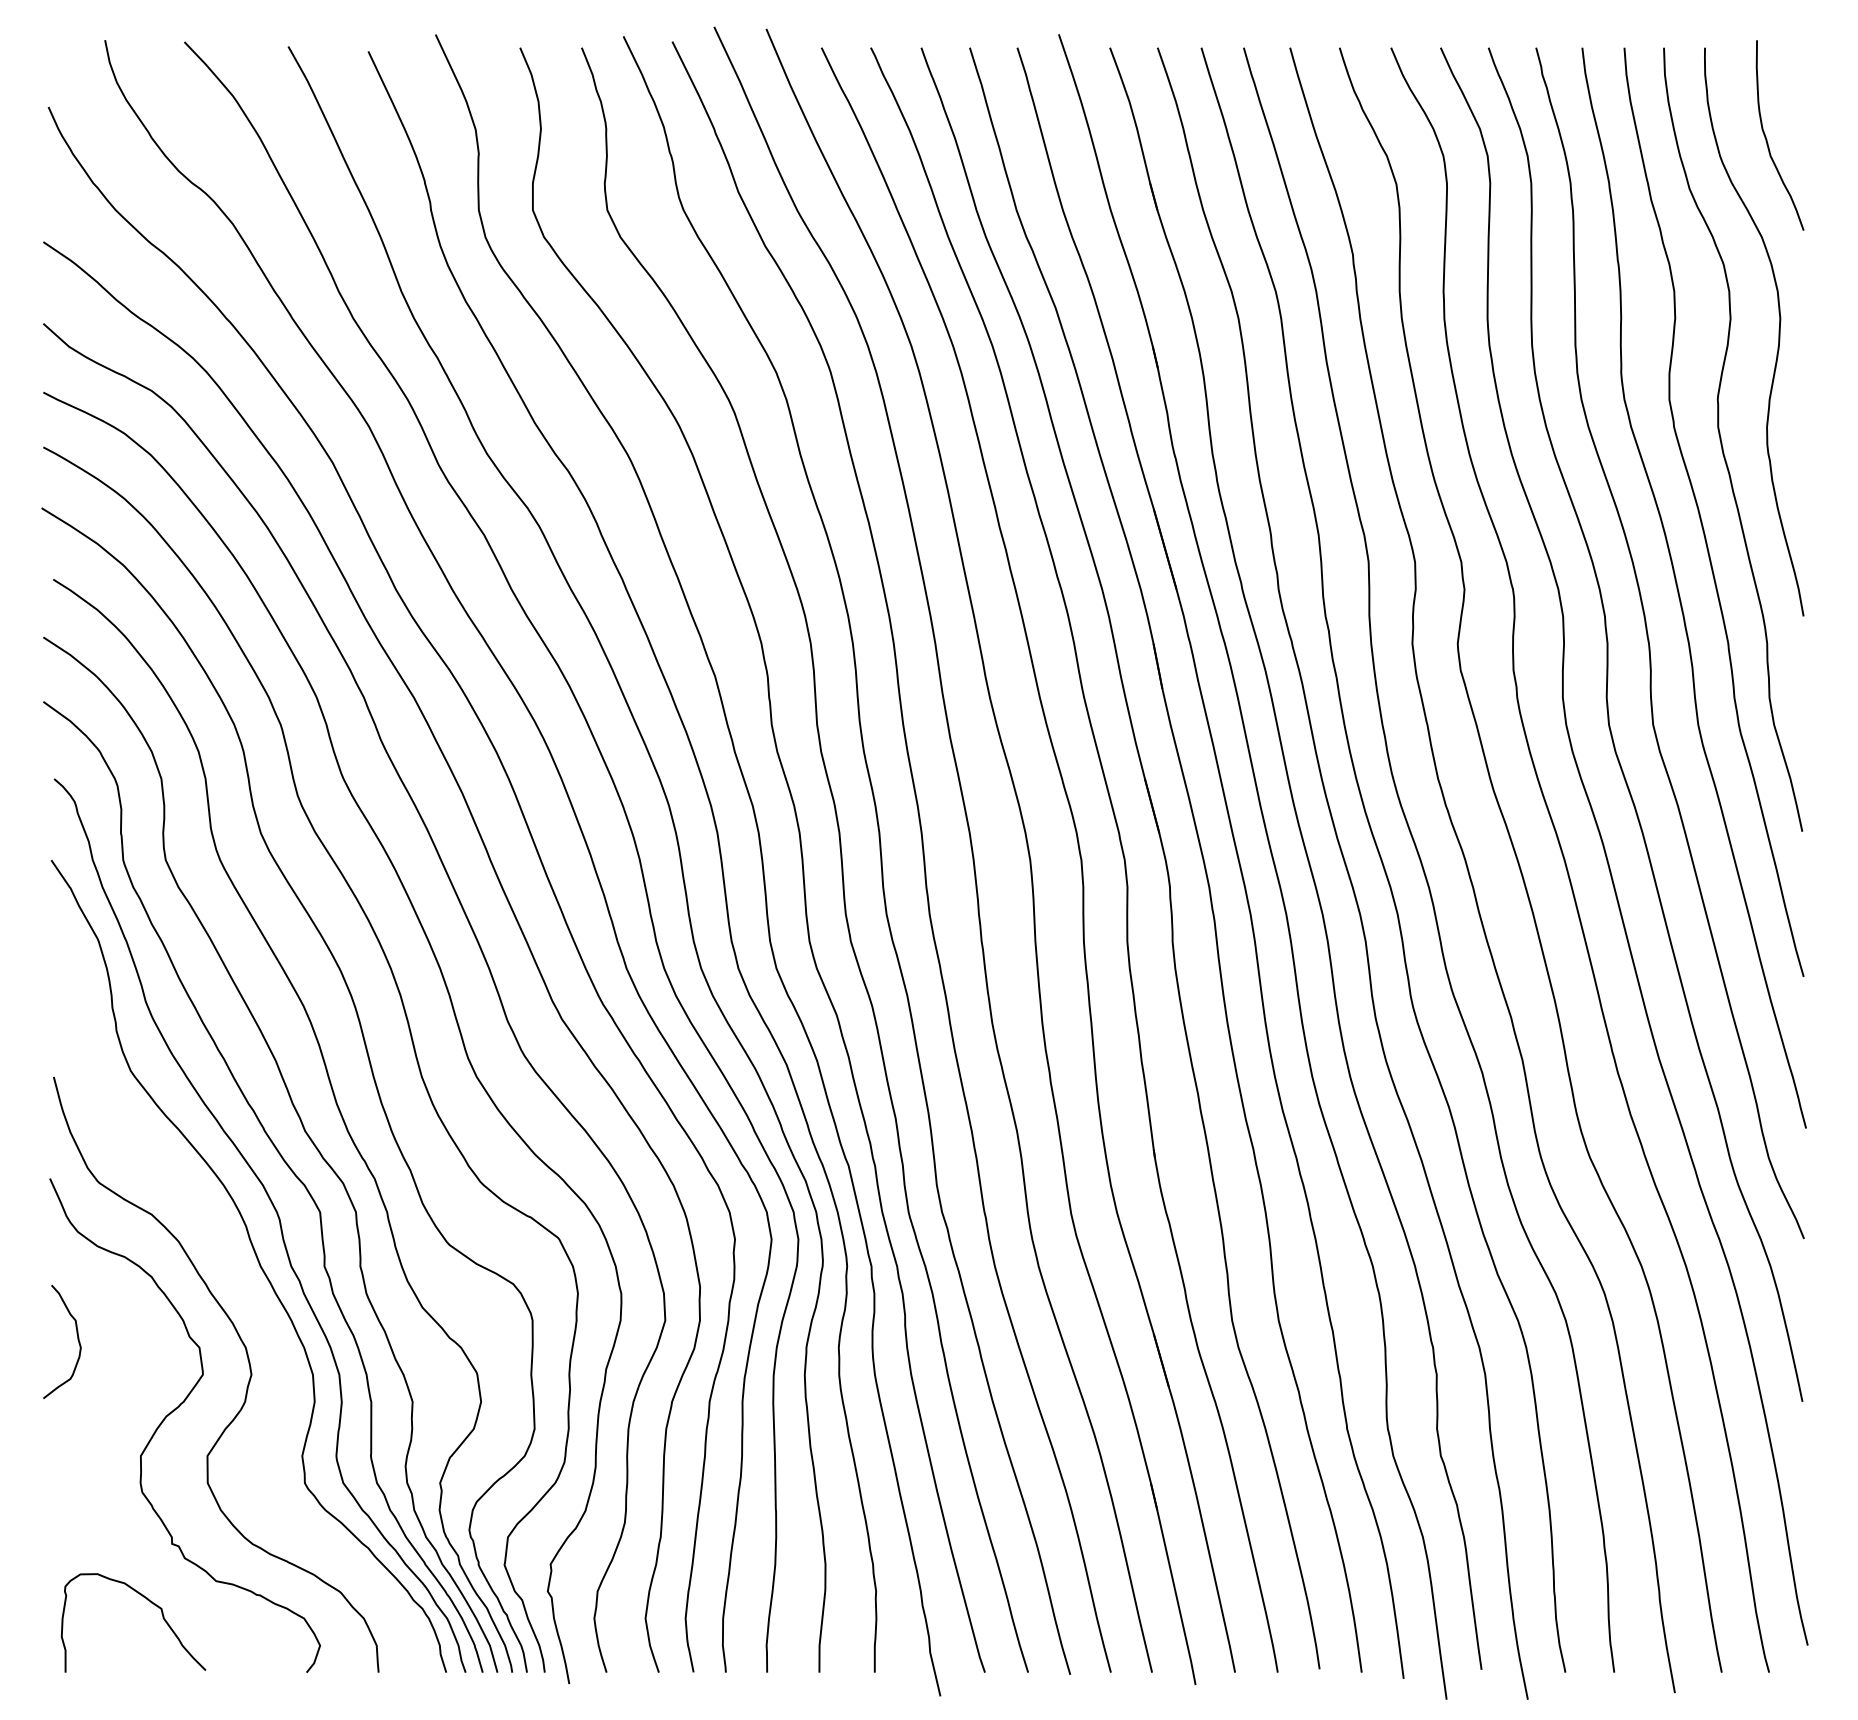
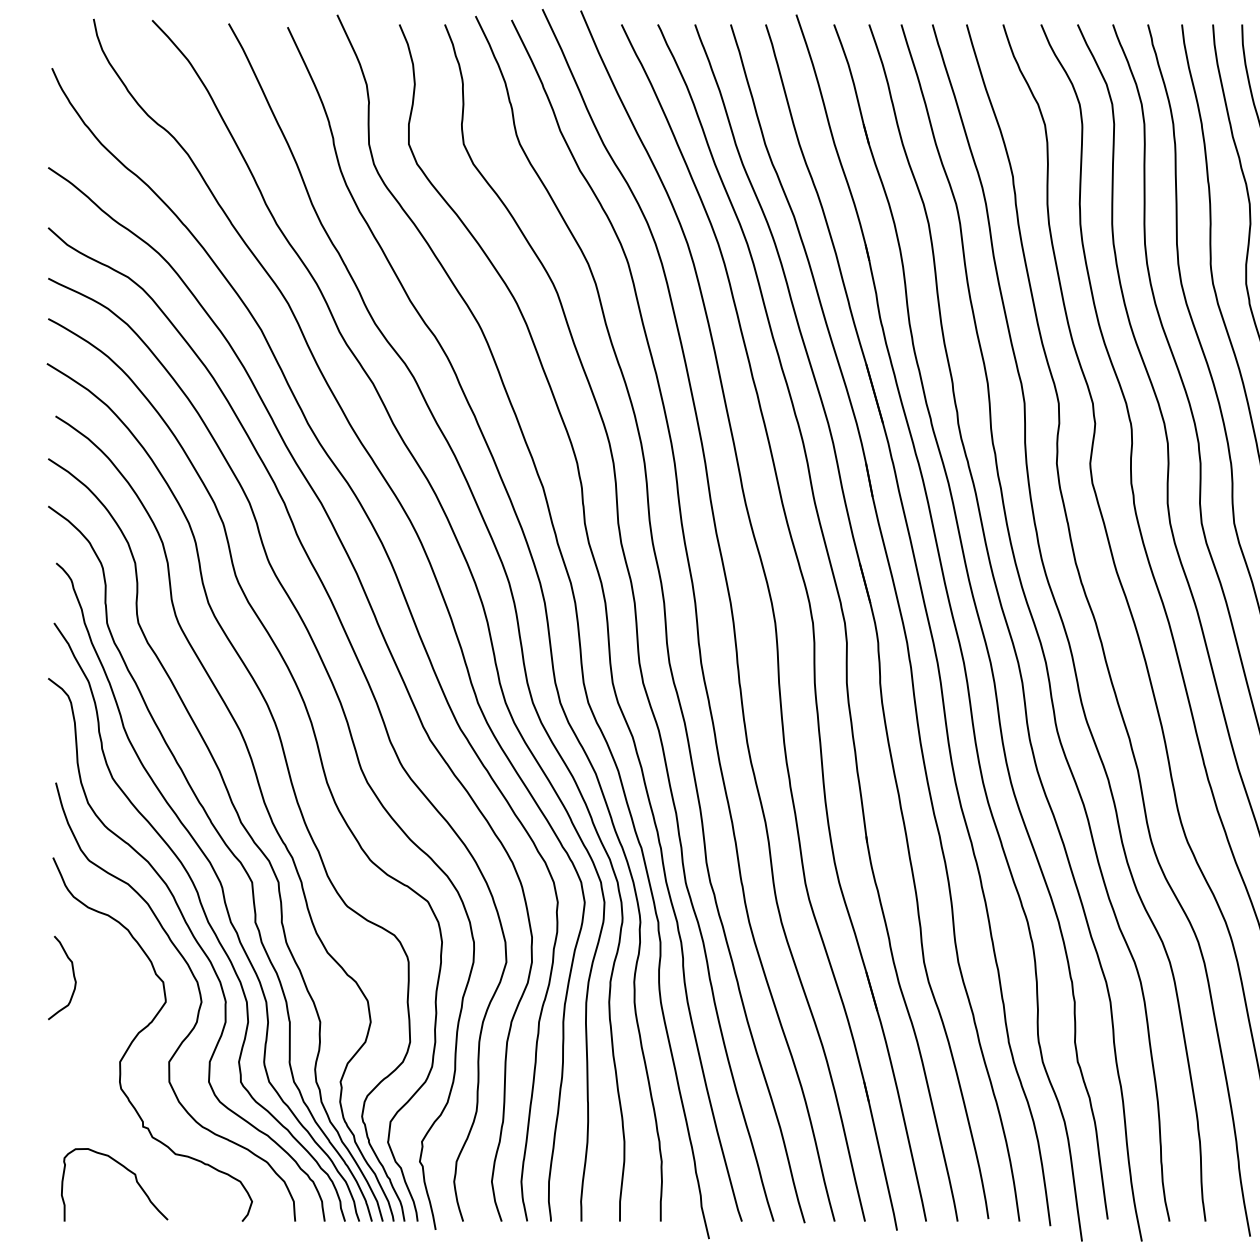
curve: (245, 1295) -> (197, 943), added

